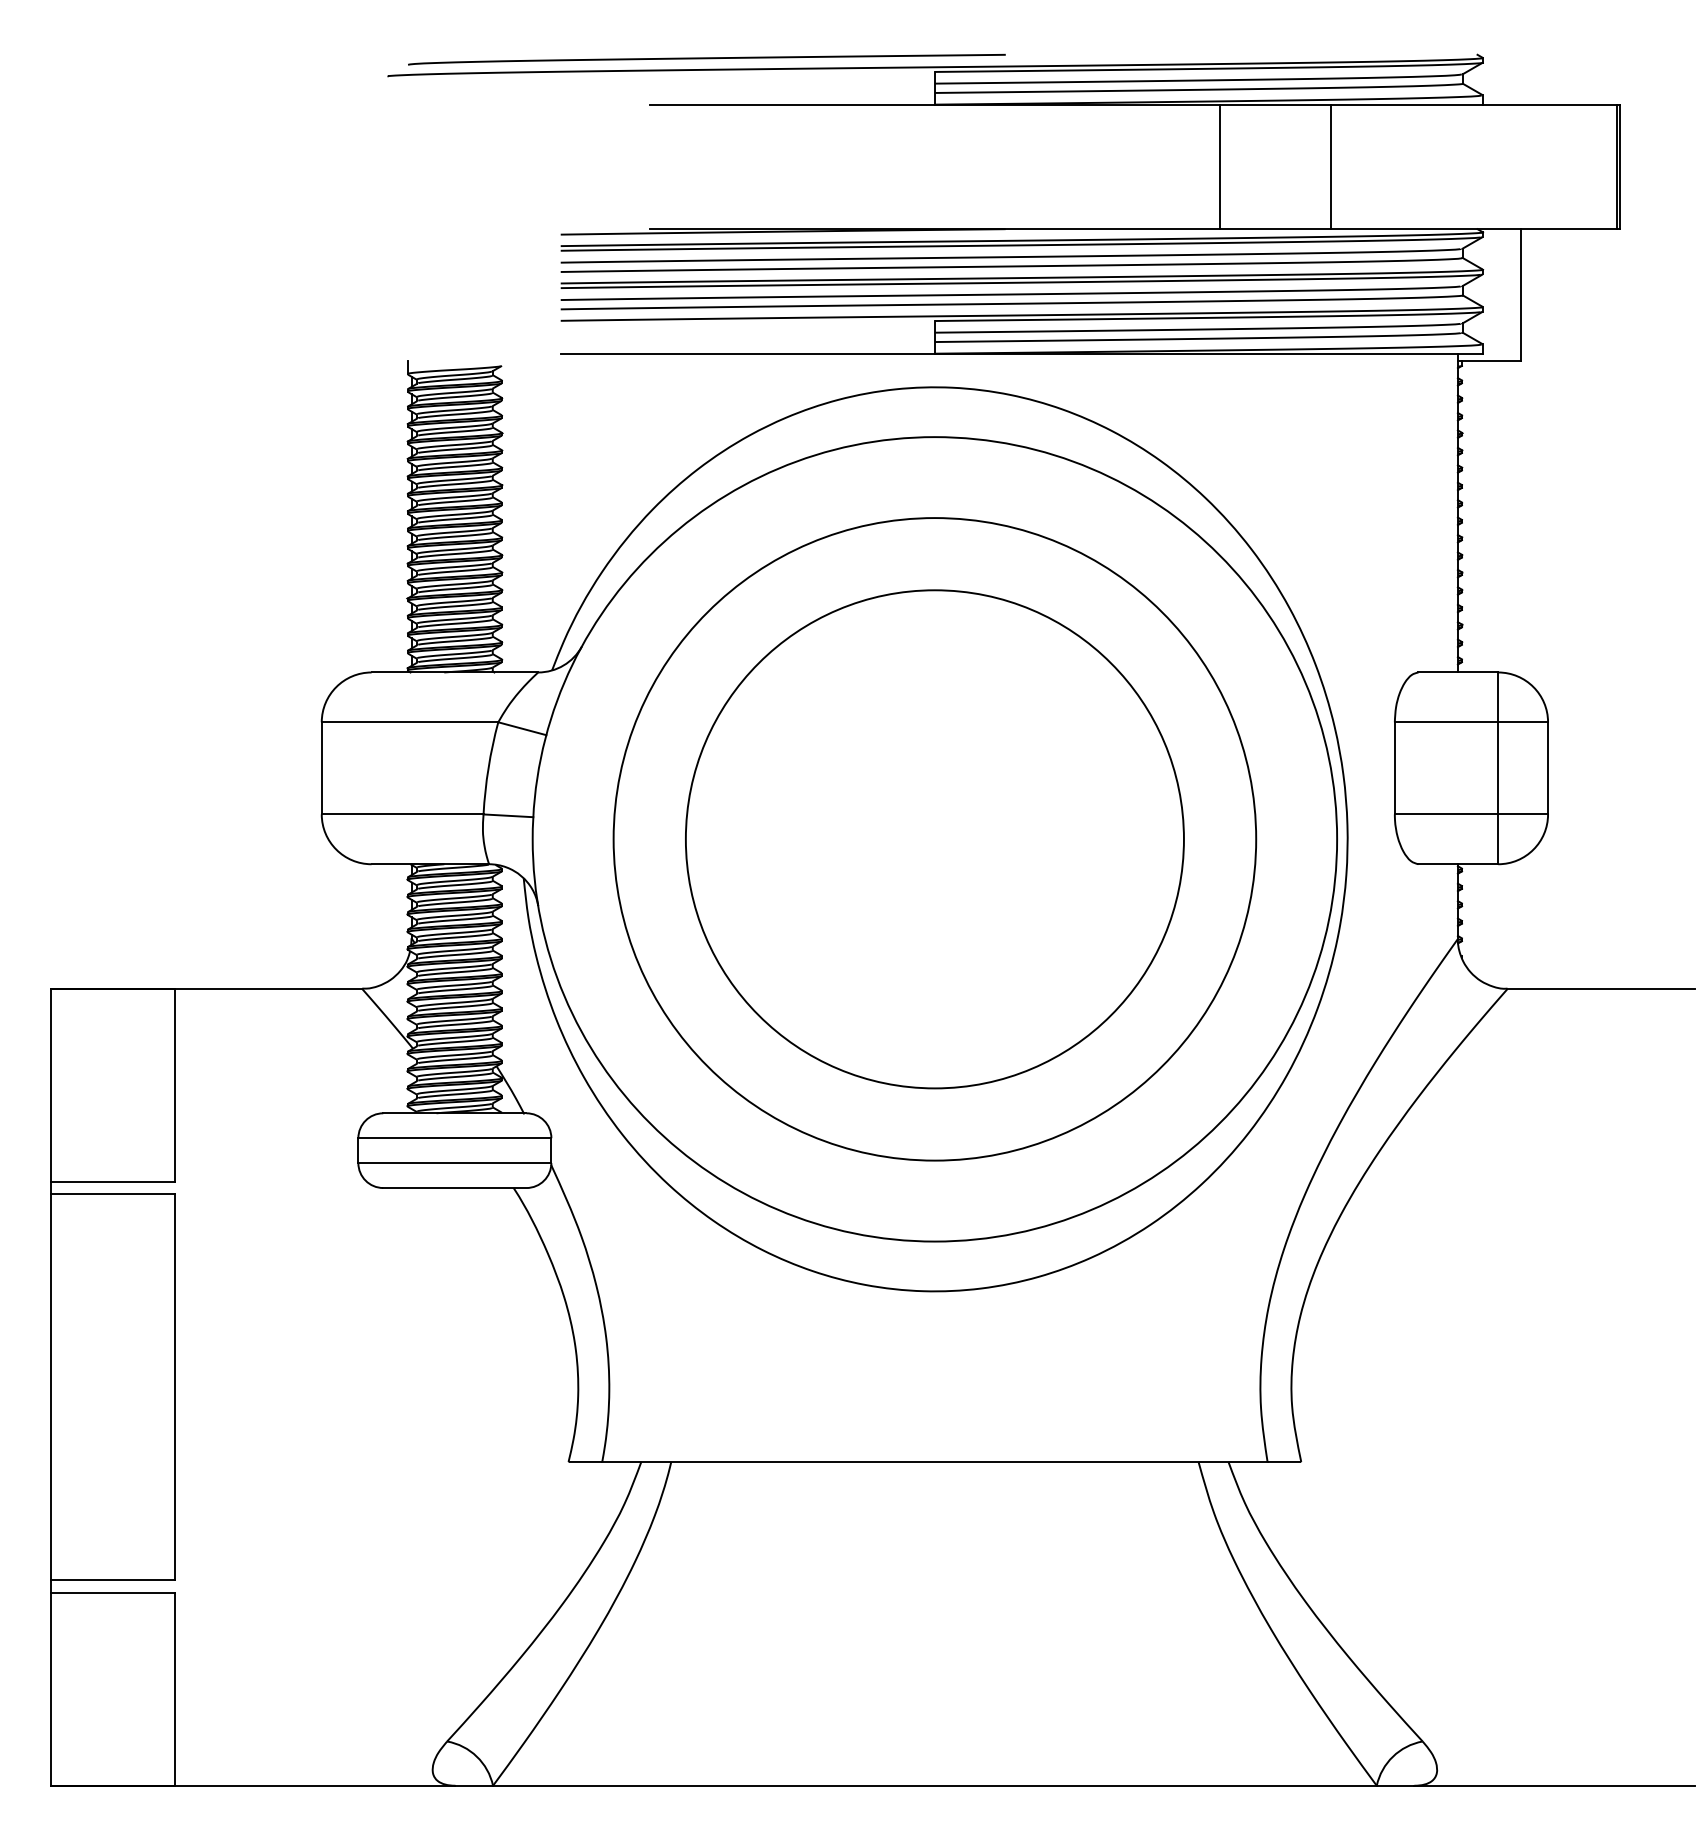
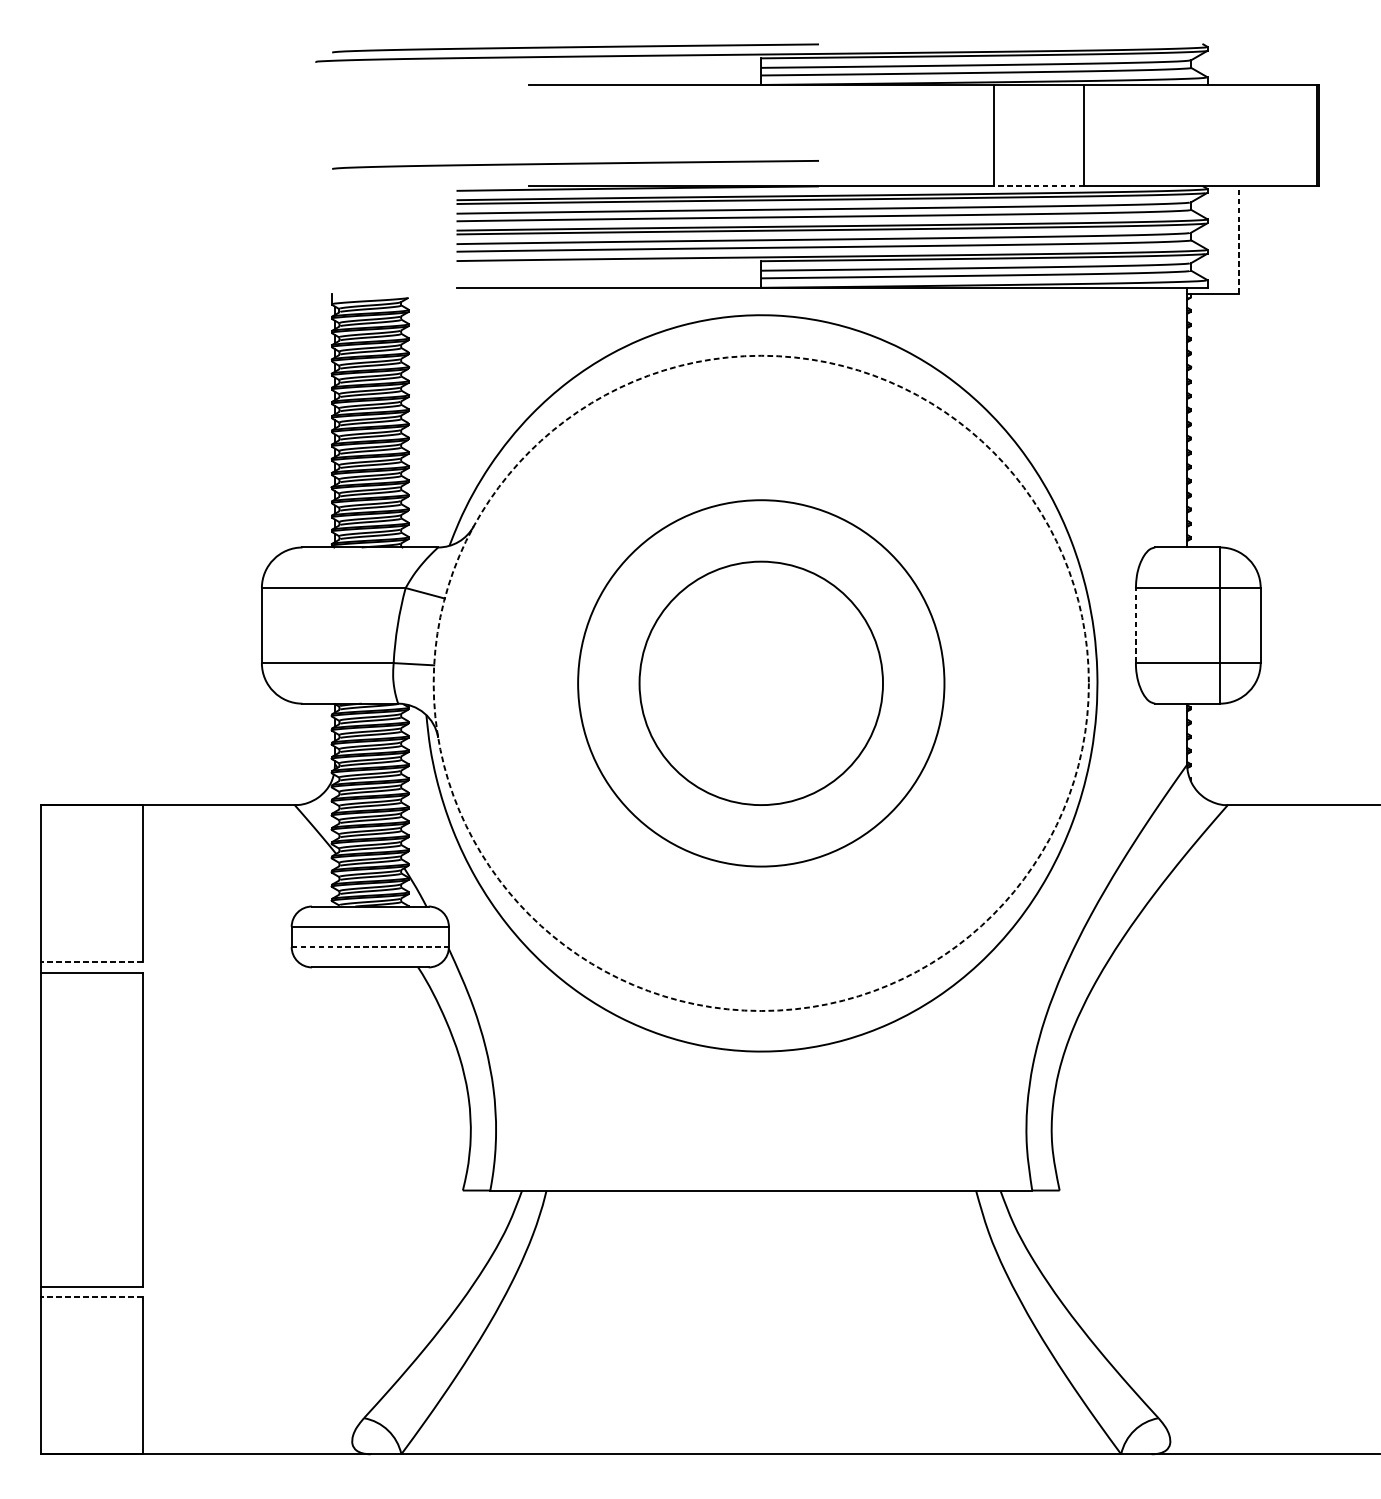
curve: (706, 202) -> (575, 164), added
line: (1275, 229) -> (1038, 186), solid -> dashed
line: (1520, 295) -> (1238, 240), solid -> dashed
line: (1394, 767) -> (1135, 624), solid -> dashed
circle: (934, 839) -> (760, 683), size x0.6
circle: (934, 839) -> (760, 683), size x0.7
circle: (934, 839) -> (760, 683), solid -> dashed
line: (454, 1163) -> (369, 947), solid -> dashed
line: (112, 1181) -> (91, 962), solid -> dashed
line: (112, 1592) -> (91, 1296), solid -> dashed

